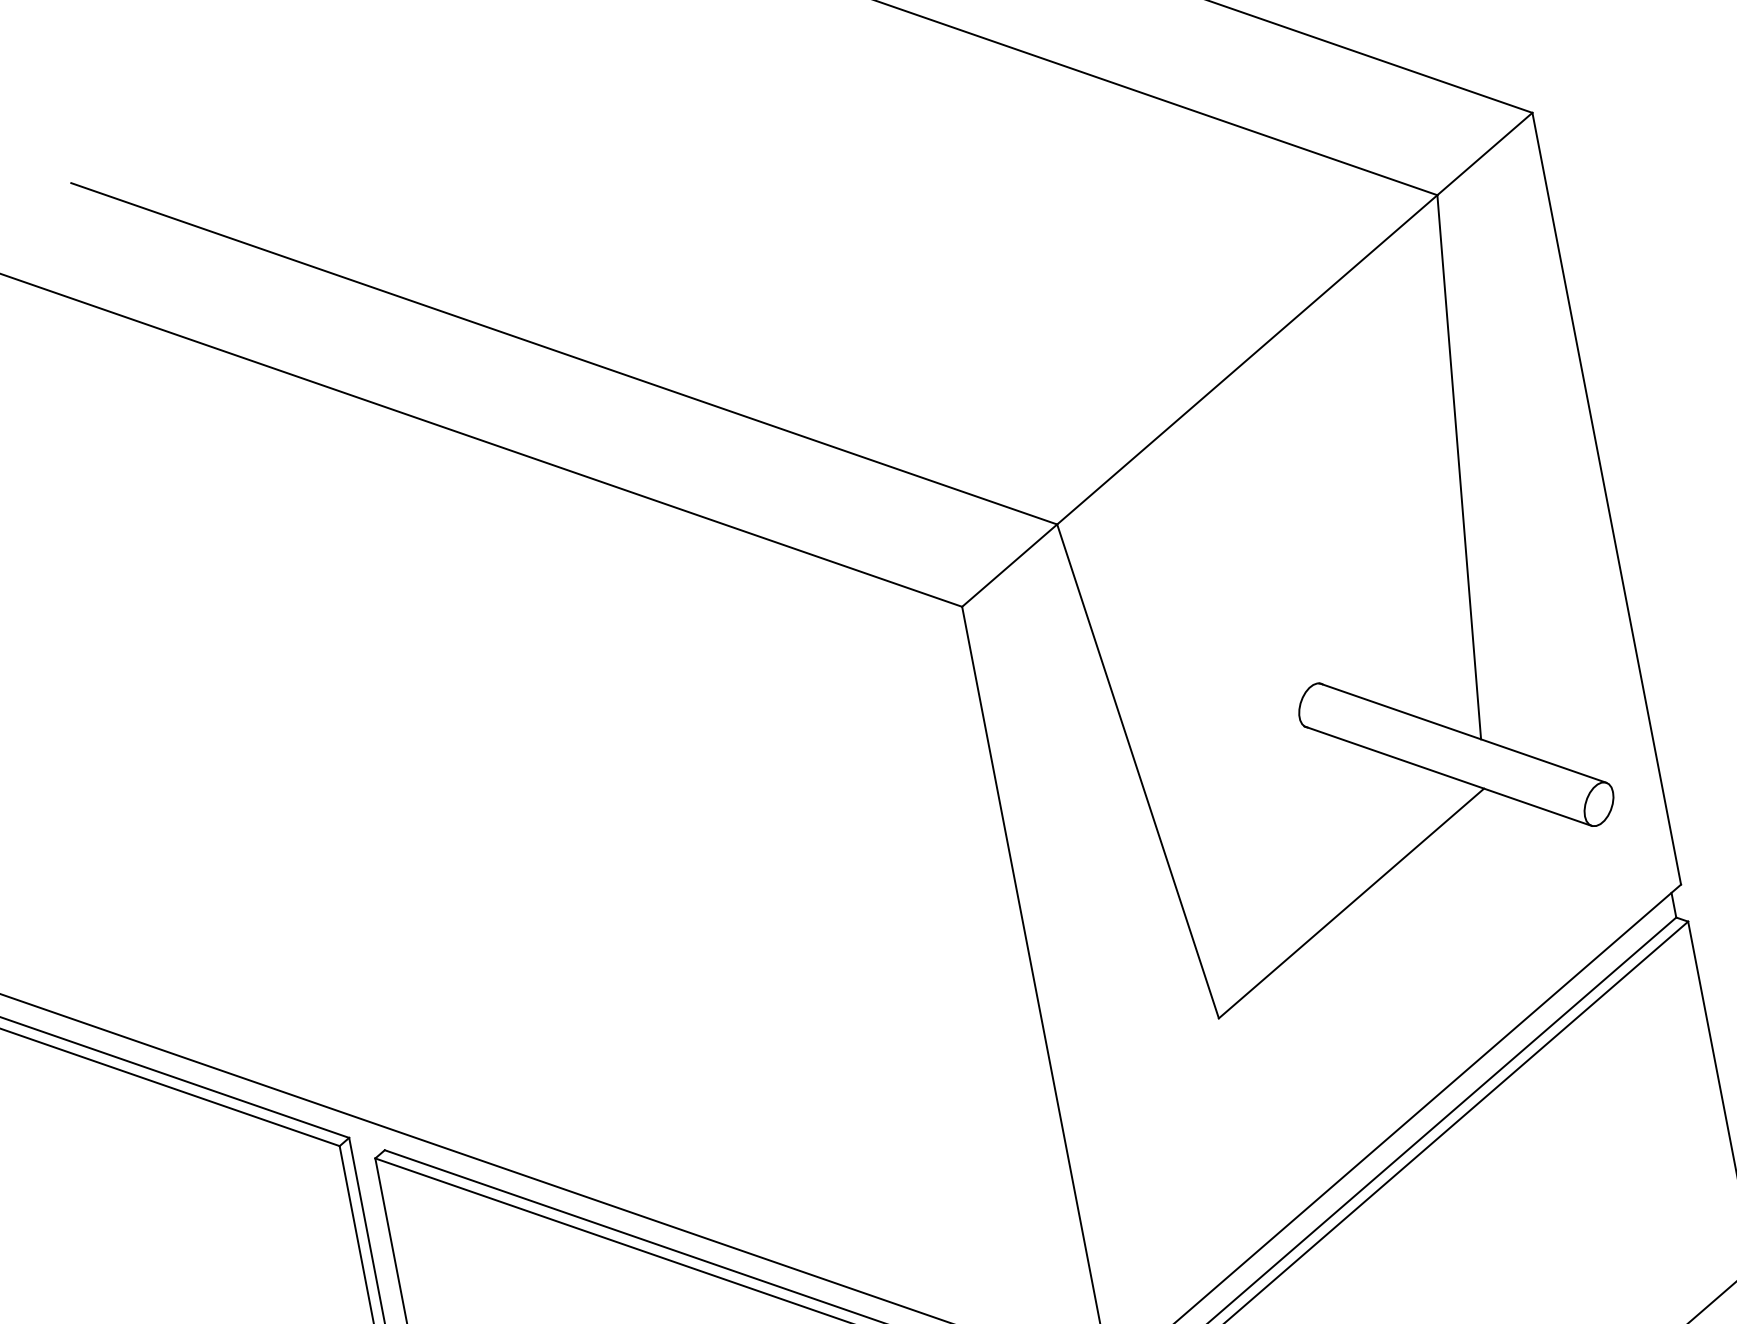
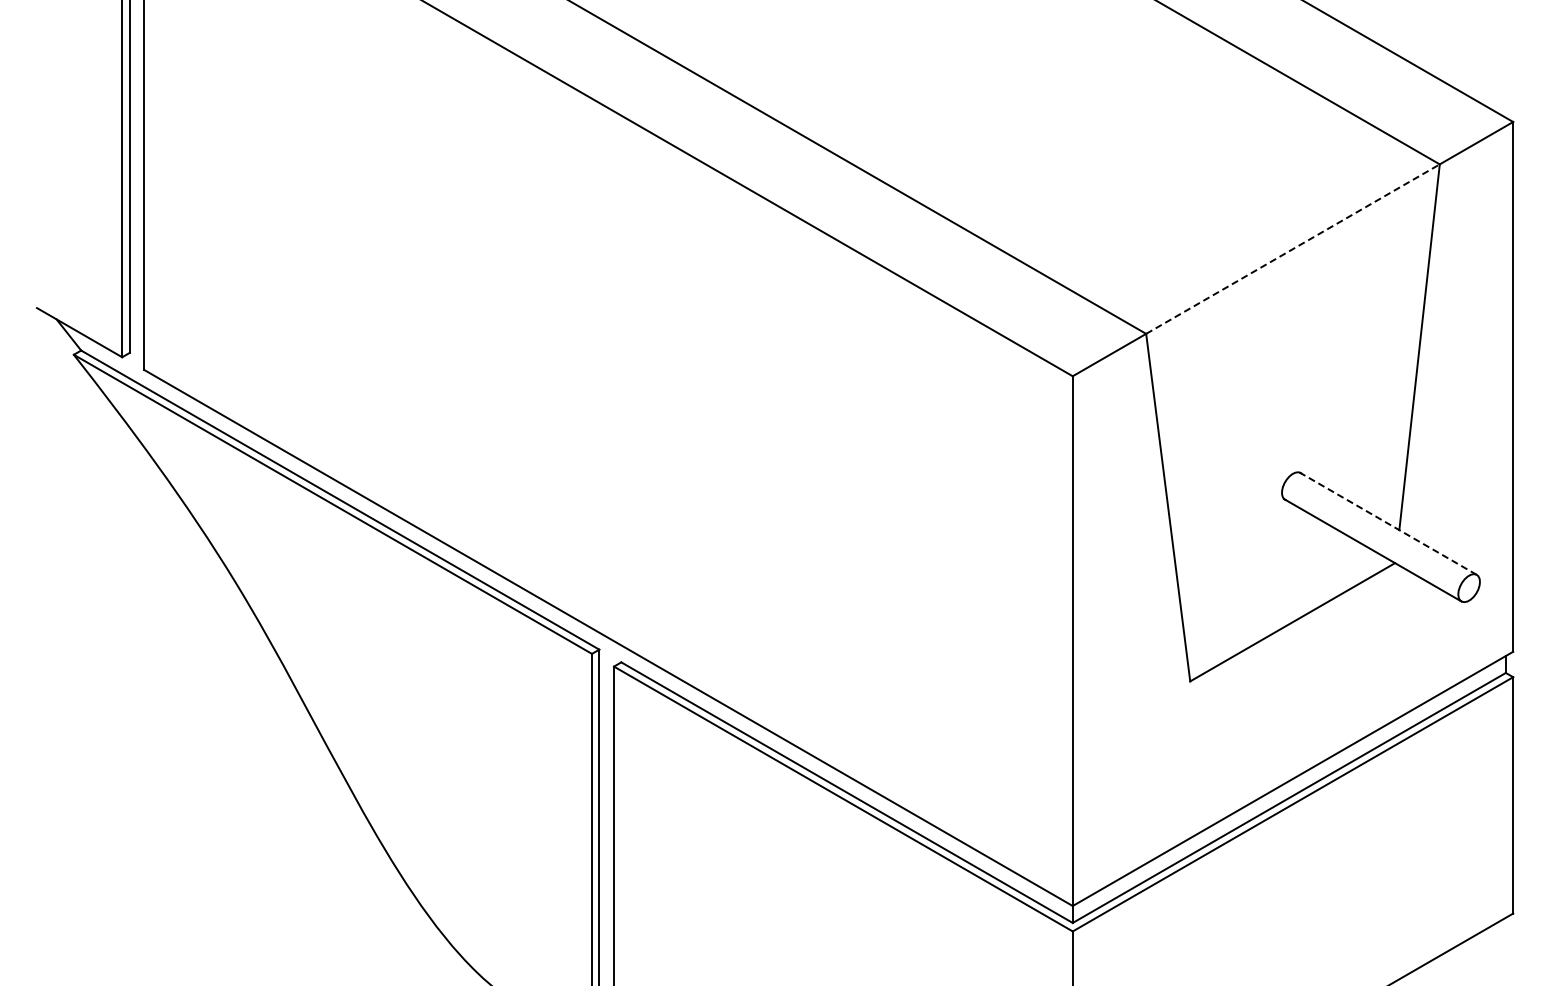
line: (1246, 360) -> (1292, 249), solid -> dashed
line: (1461, 733) -> (1387, 523), solid -> dashed

